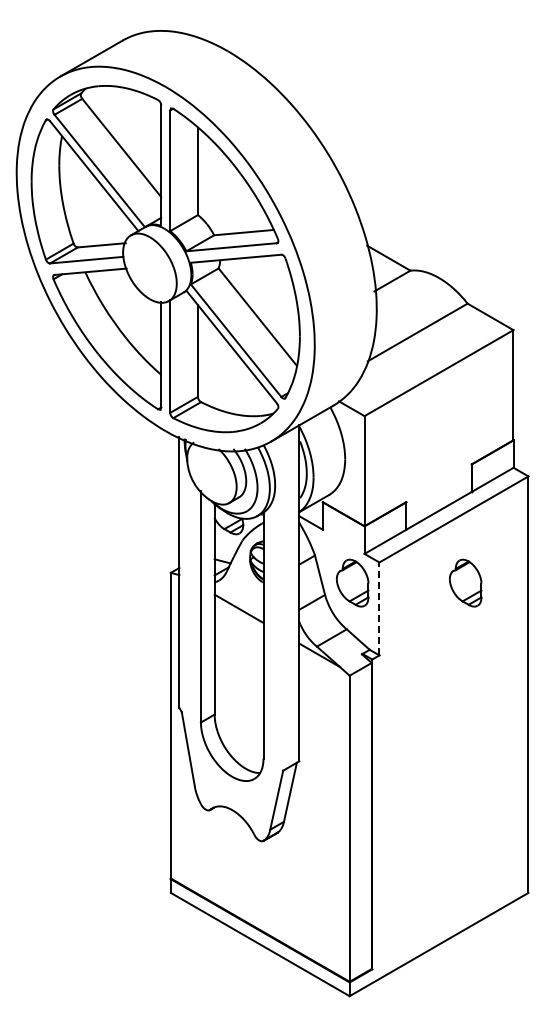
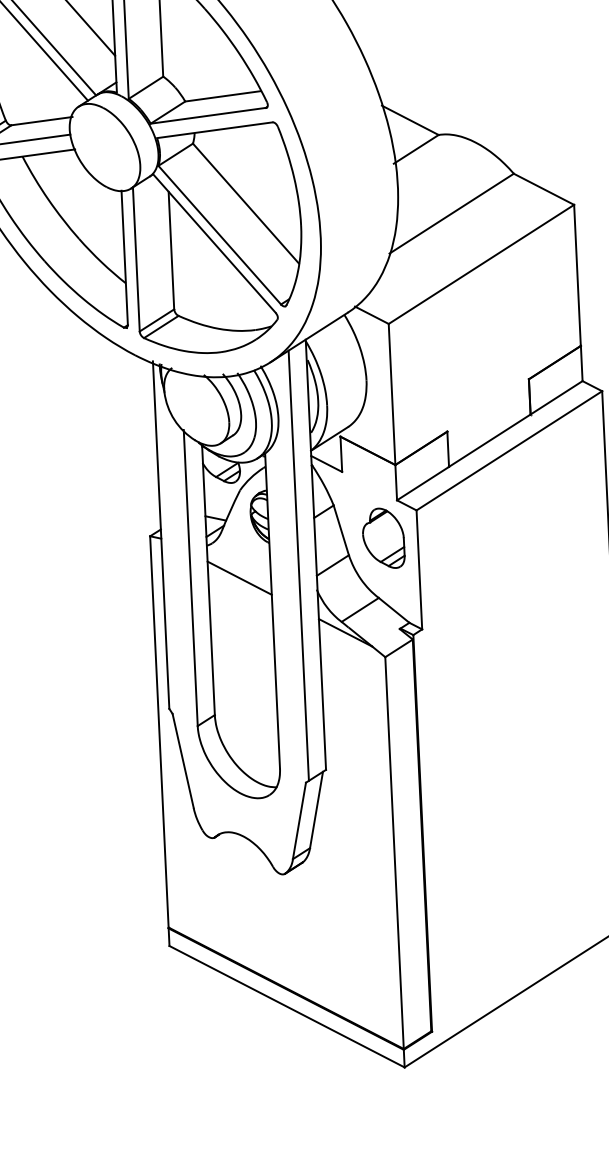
part: (465, 582) -> (527, 530), removed
line: (285, 601) -> (298, 566), added
line: (379, 608) -> (419, 569), dashed -> solid

